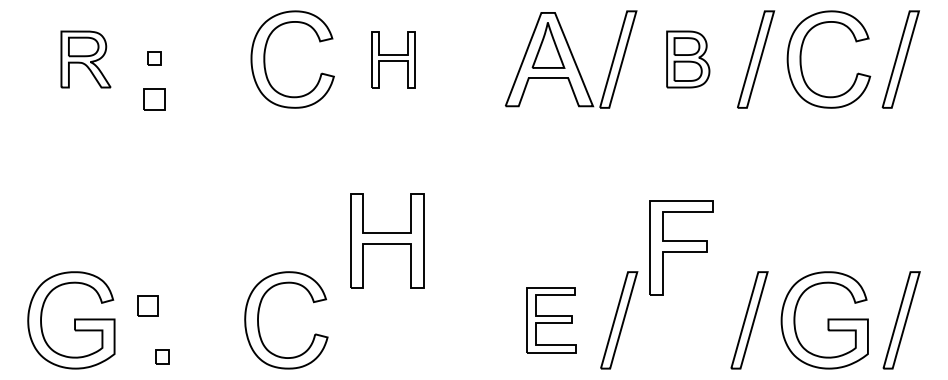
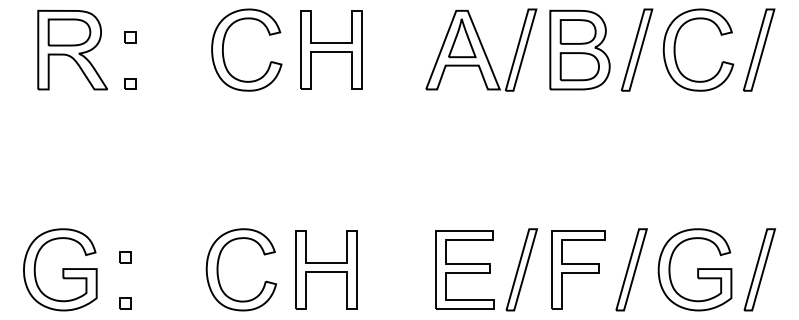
part: (154, 57) -> (130, 37), moved
part: (85, 58) -> (72, 49), size x1.67
part: (393, 58) -> (331, 49), size x1.67
part: (687, 58) -> (579, 49), size x1.67
part: (154, 99) -> (130, 83), size x0.62
part: (387, 240) -> (326, 269), moved
part: (681, 247) -> (578, 269), moved
part: (148, 305) -> (125, 257), size x0.62
part: (551, 319) -> (464, 269), size x1.43
part: (163, 356) -> (125, 303), moved

